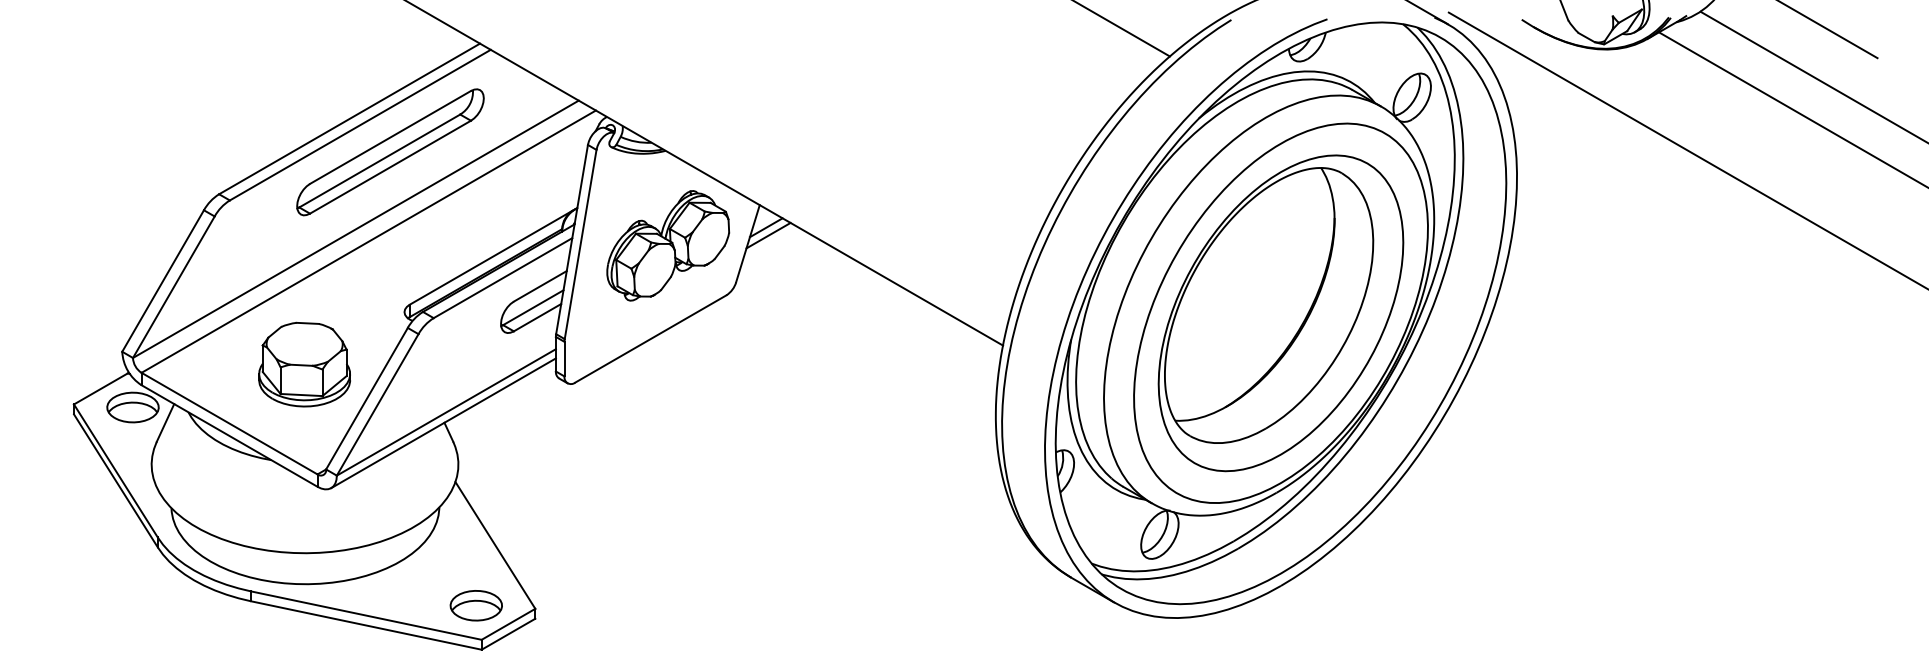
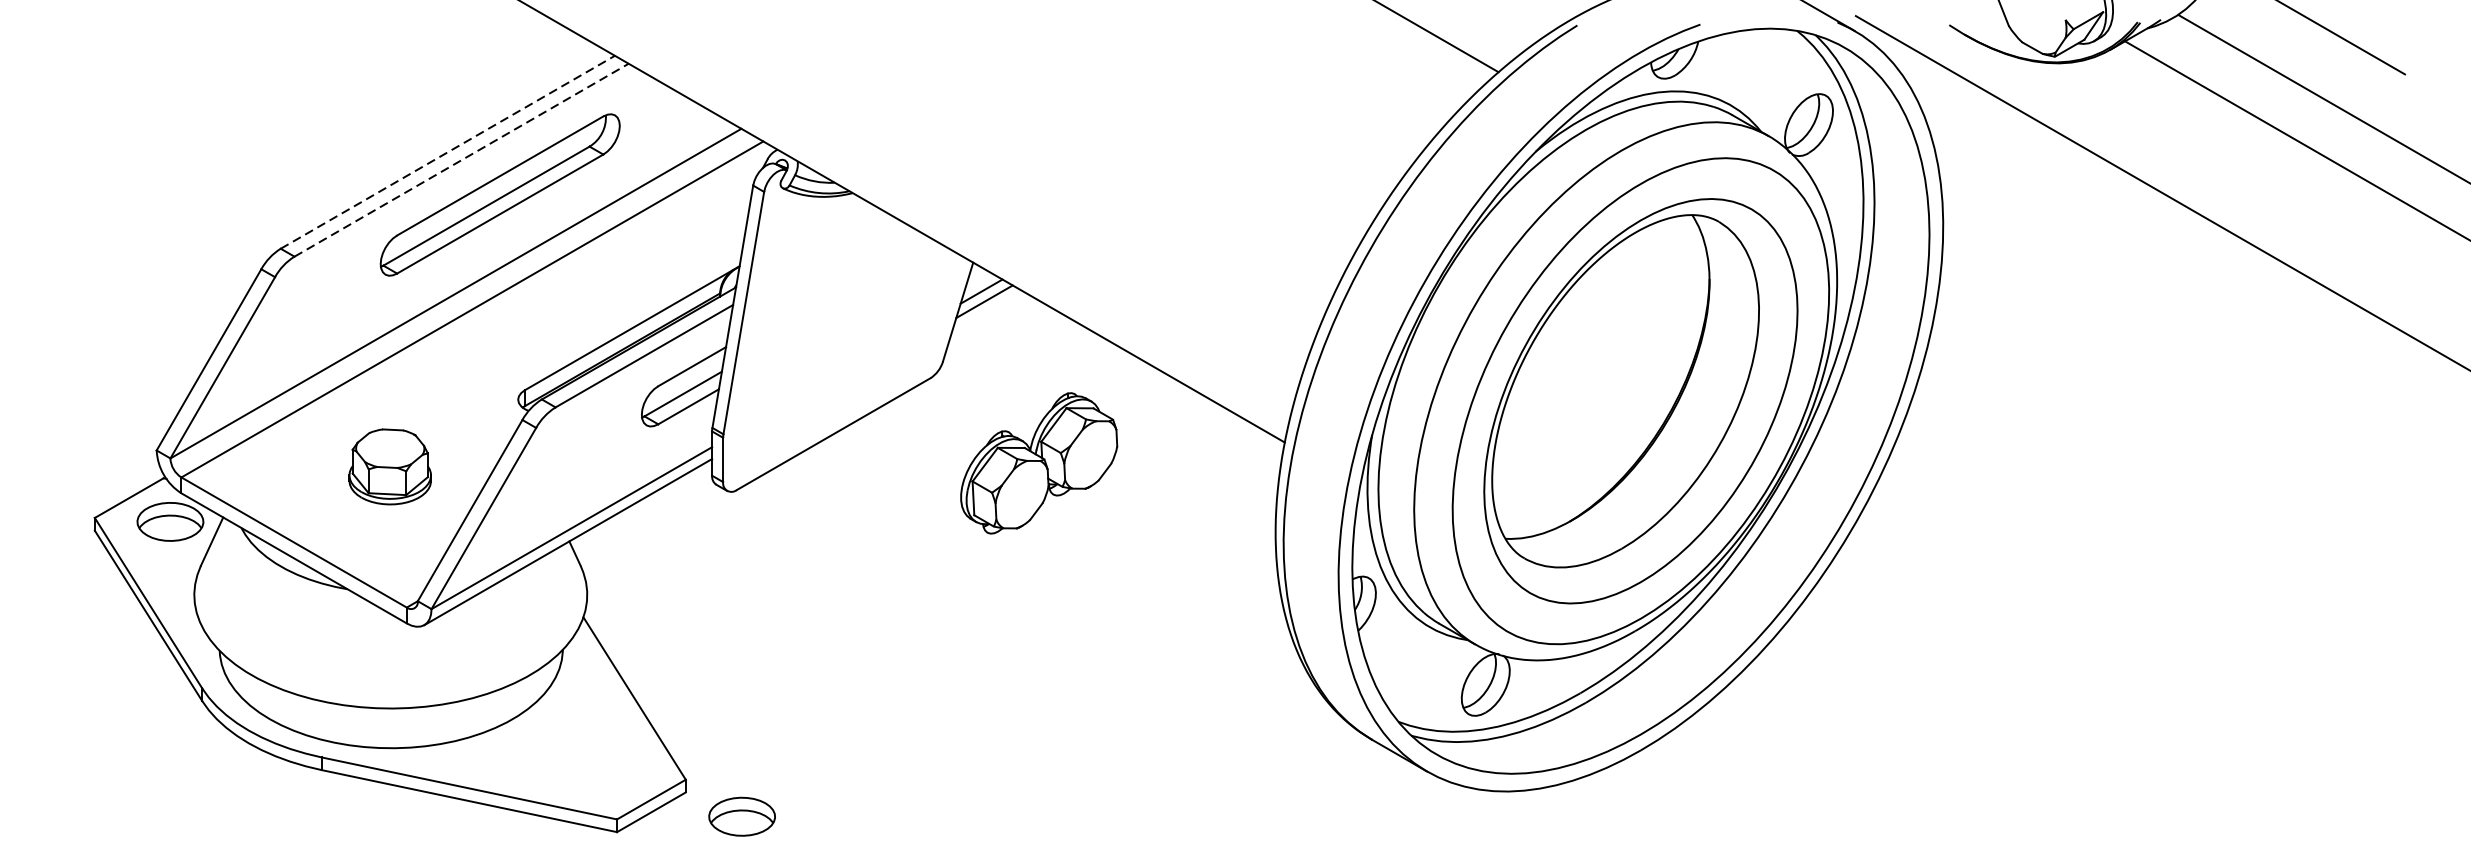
line: (349, 118) -> (447, 151), solid -> dashed
line: (360, 125) -> (461, 160), solid -> dashed
part: (668, 245) -> (1039, 462), moved
part: (304, 364) -> (390, 466), size x0.7
part: (475, 605) -> (741, 816), moved

